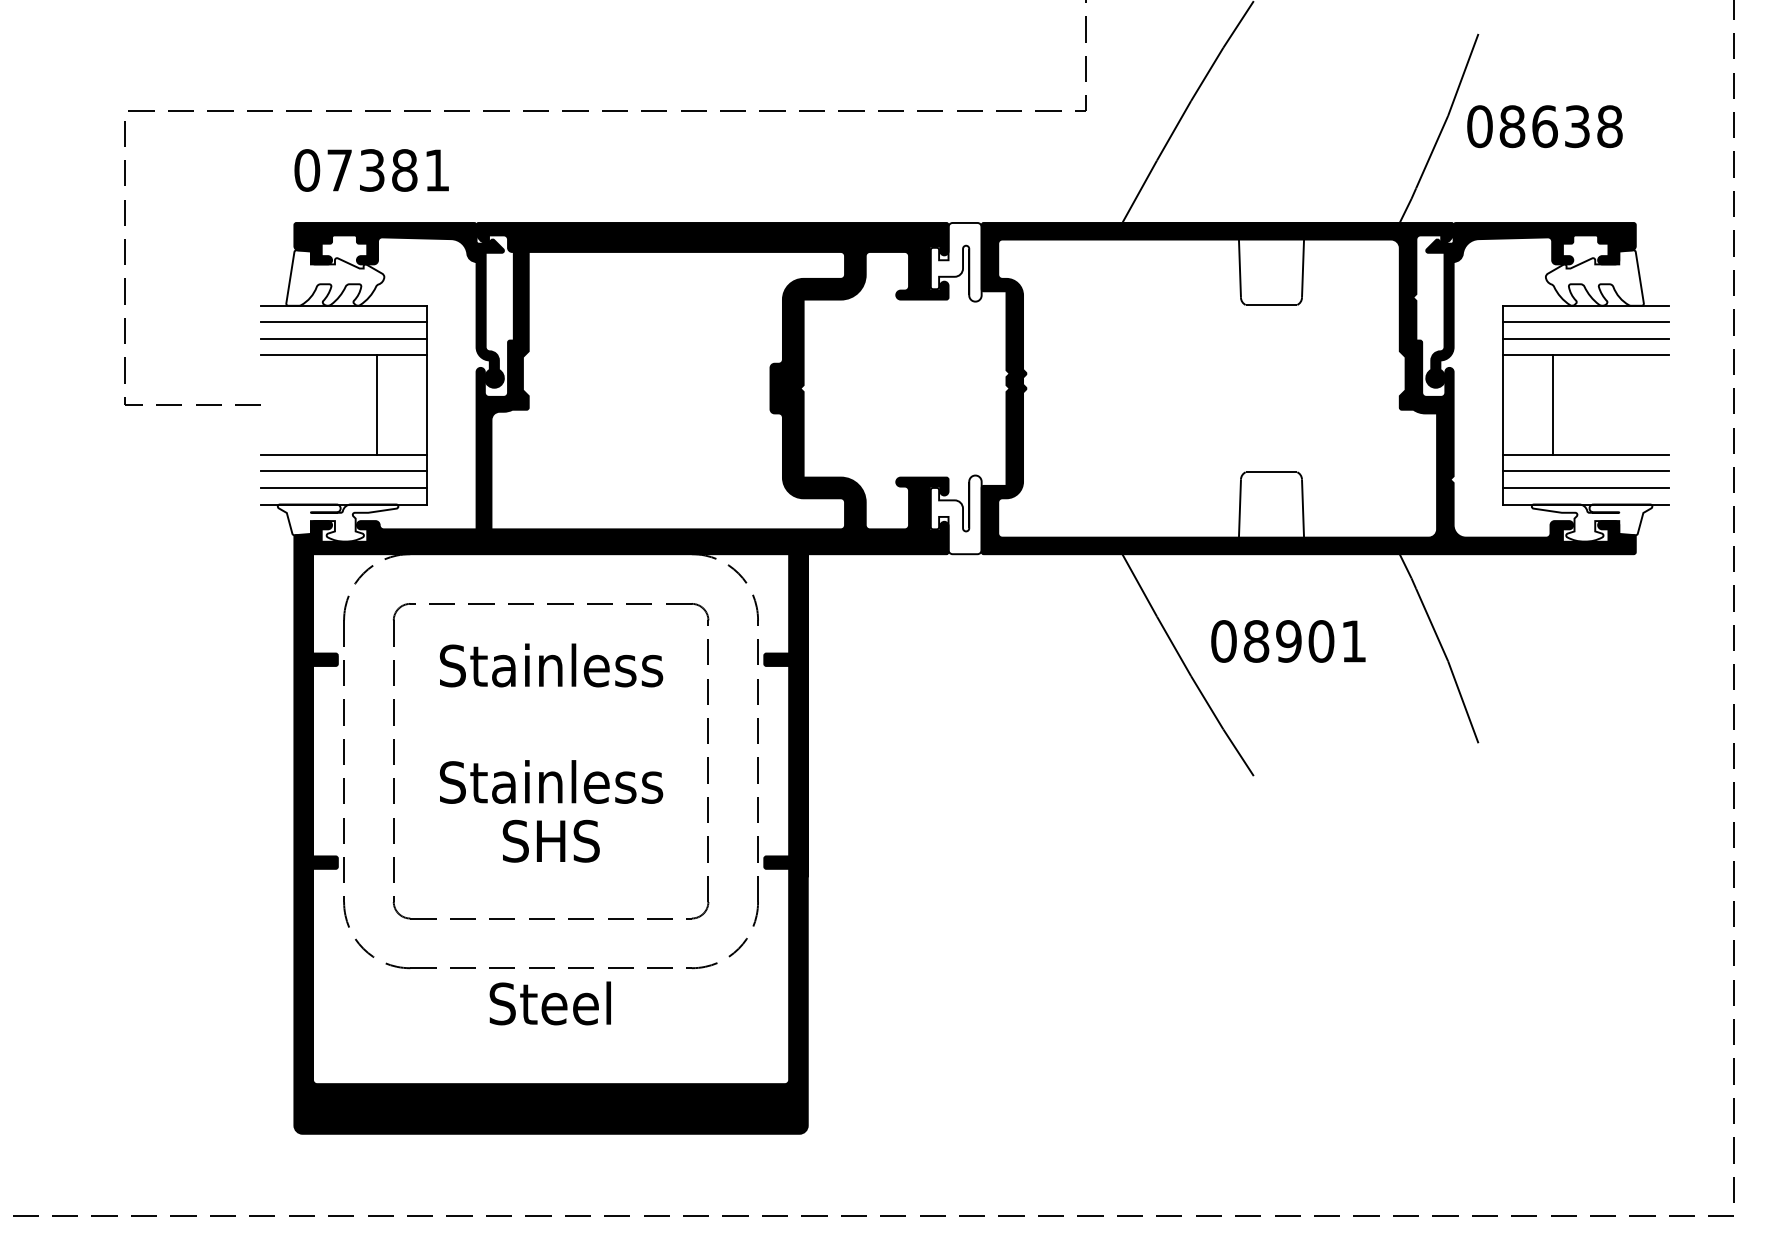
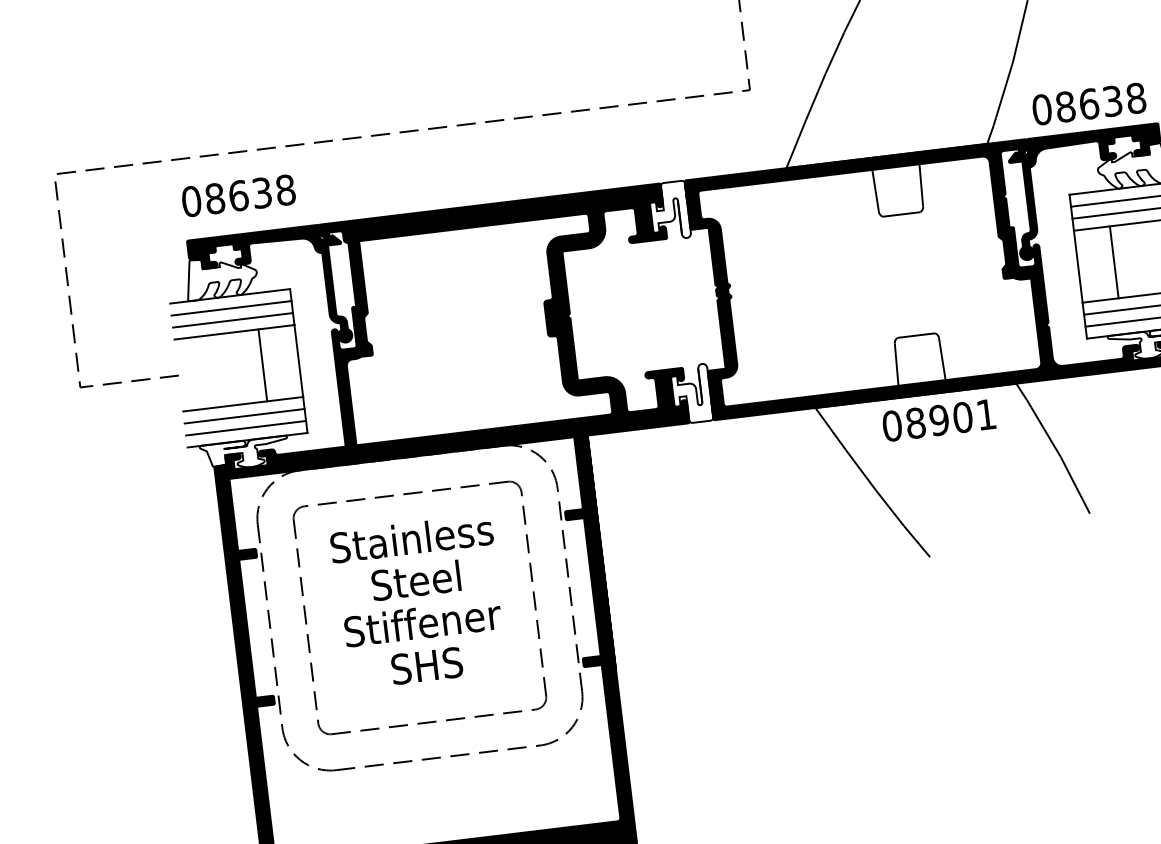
text: (1544, 126) -> (1088, 104), moved
text: (388, 170) -> (250, 194), 07381 -> 08638
text: (1288, 641) -> (939, 420), moved
text: (551, 781) -> (422, 622), Stainless -> Stiffener
text: (549, 1003) -> (415, 580), moved

